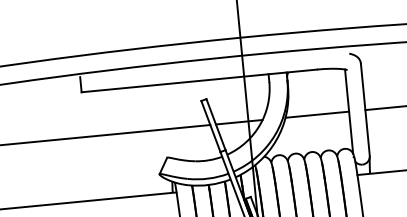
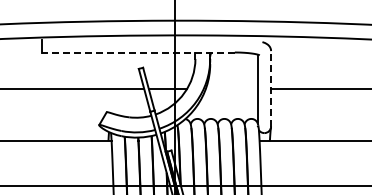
line: (199, 80) -> (138, 52), solid -> dashed
line: (365, 109) -> (271, 88), solid -> dashed
line: (317, 115) -> (231, 89), removed

